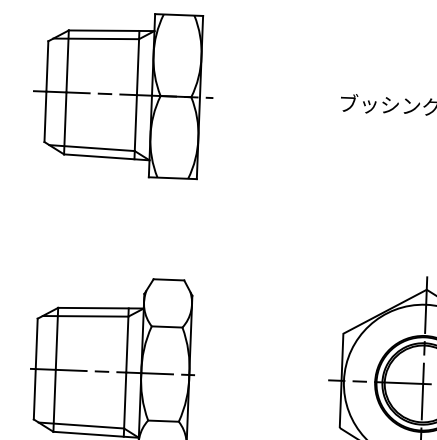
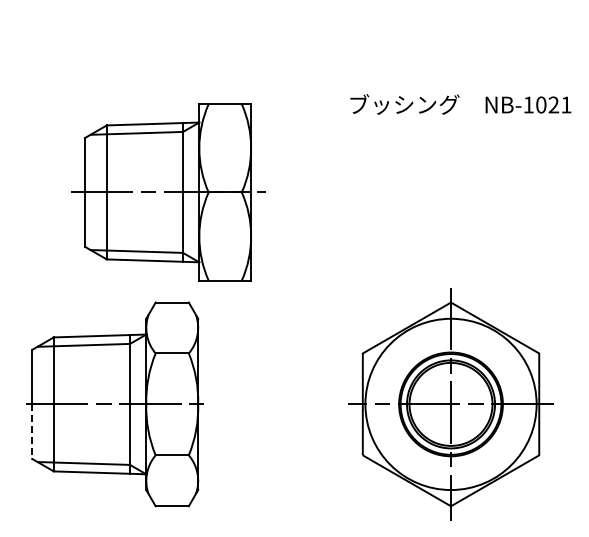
part: (123, 94) -> (168, 192), moved
line: (35, 395) -> (32, 432), solid -> dashed

